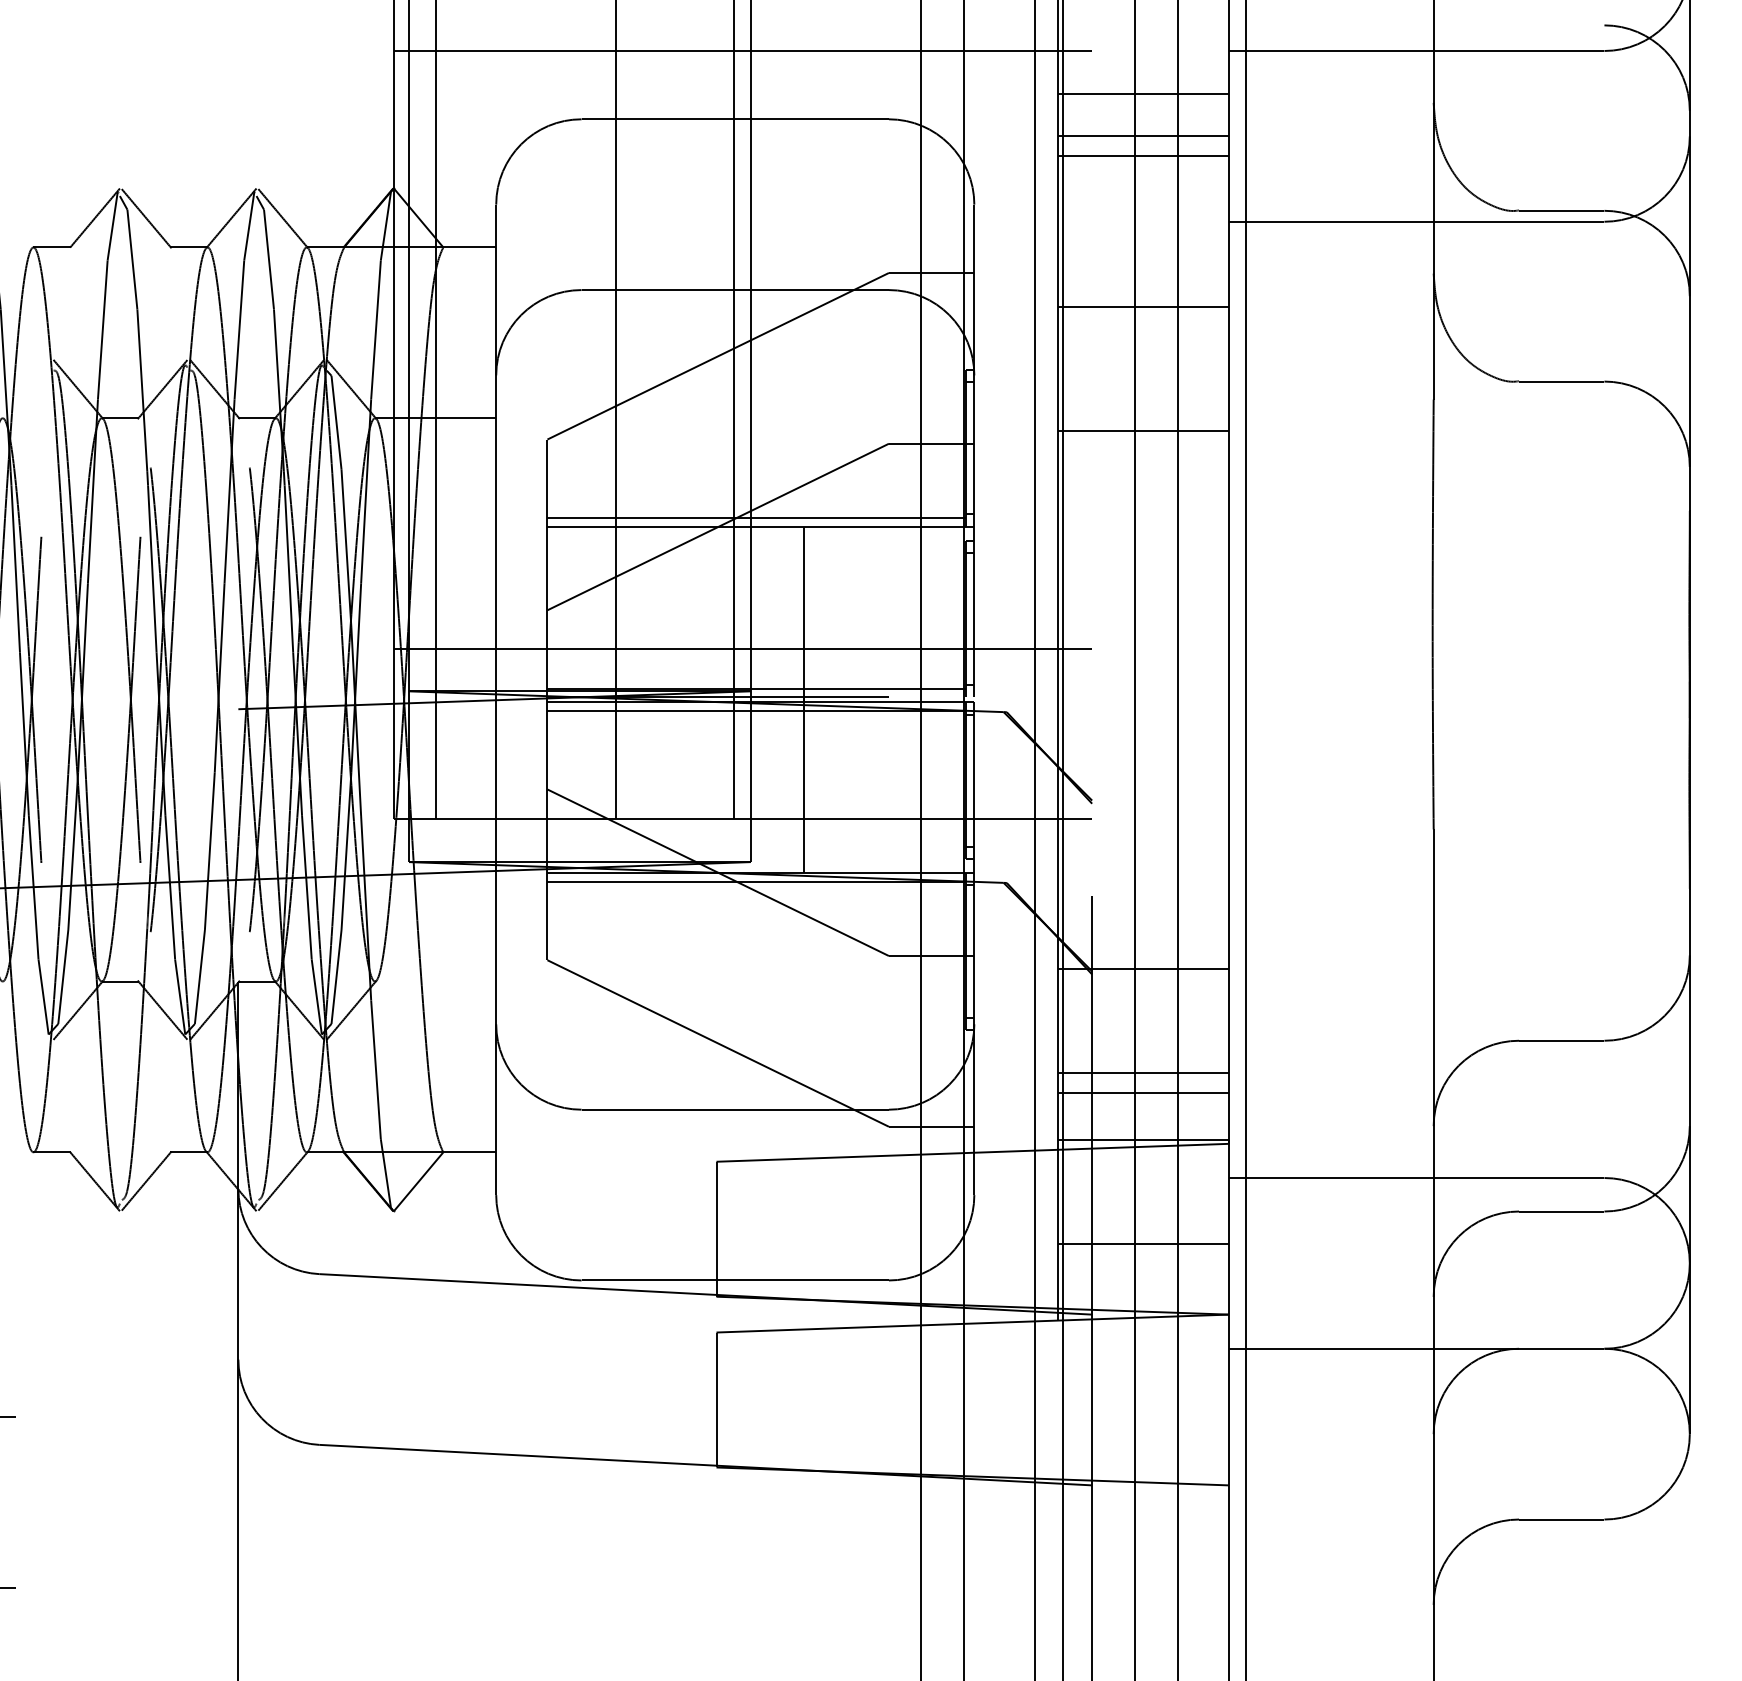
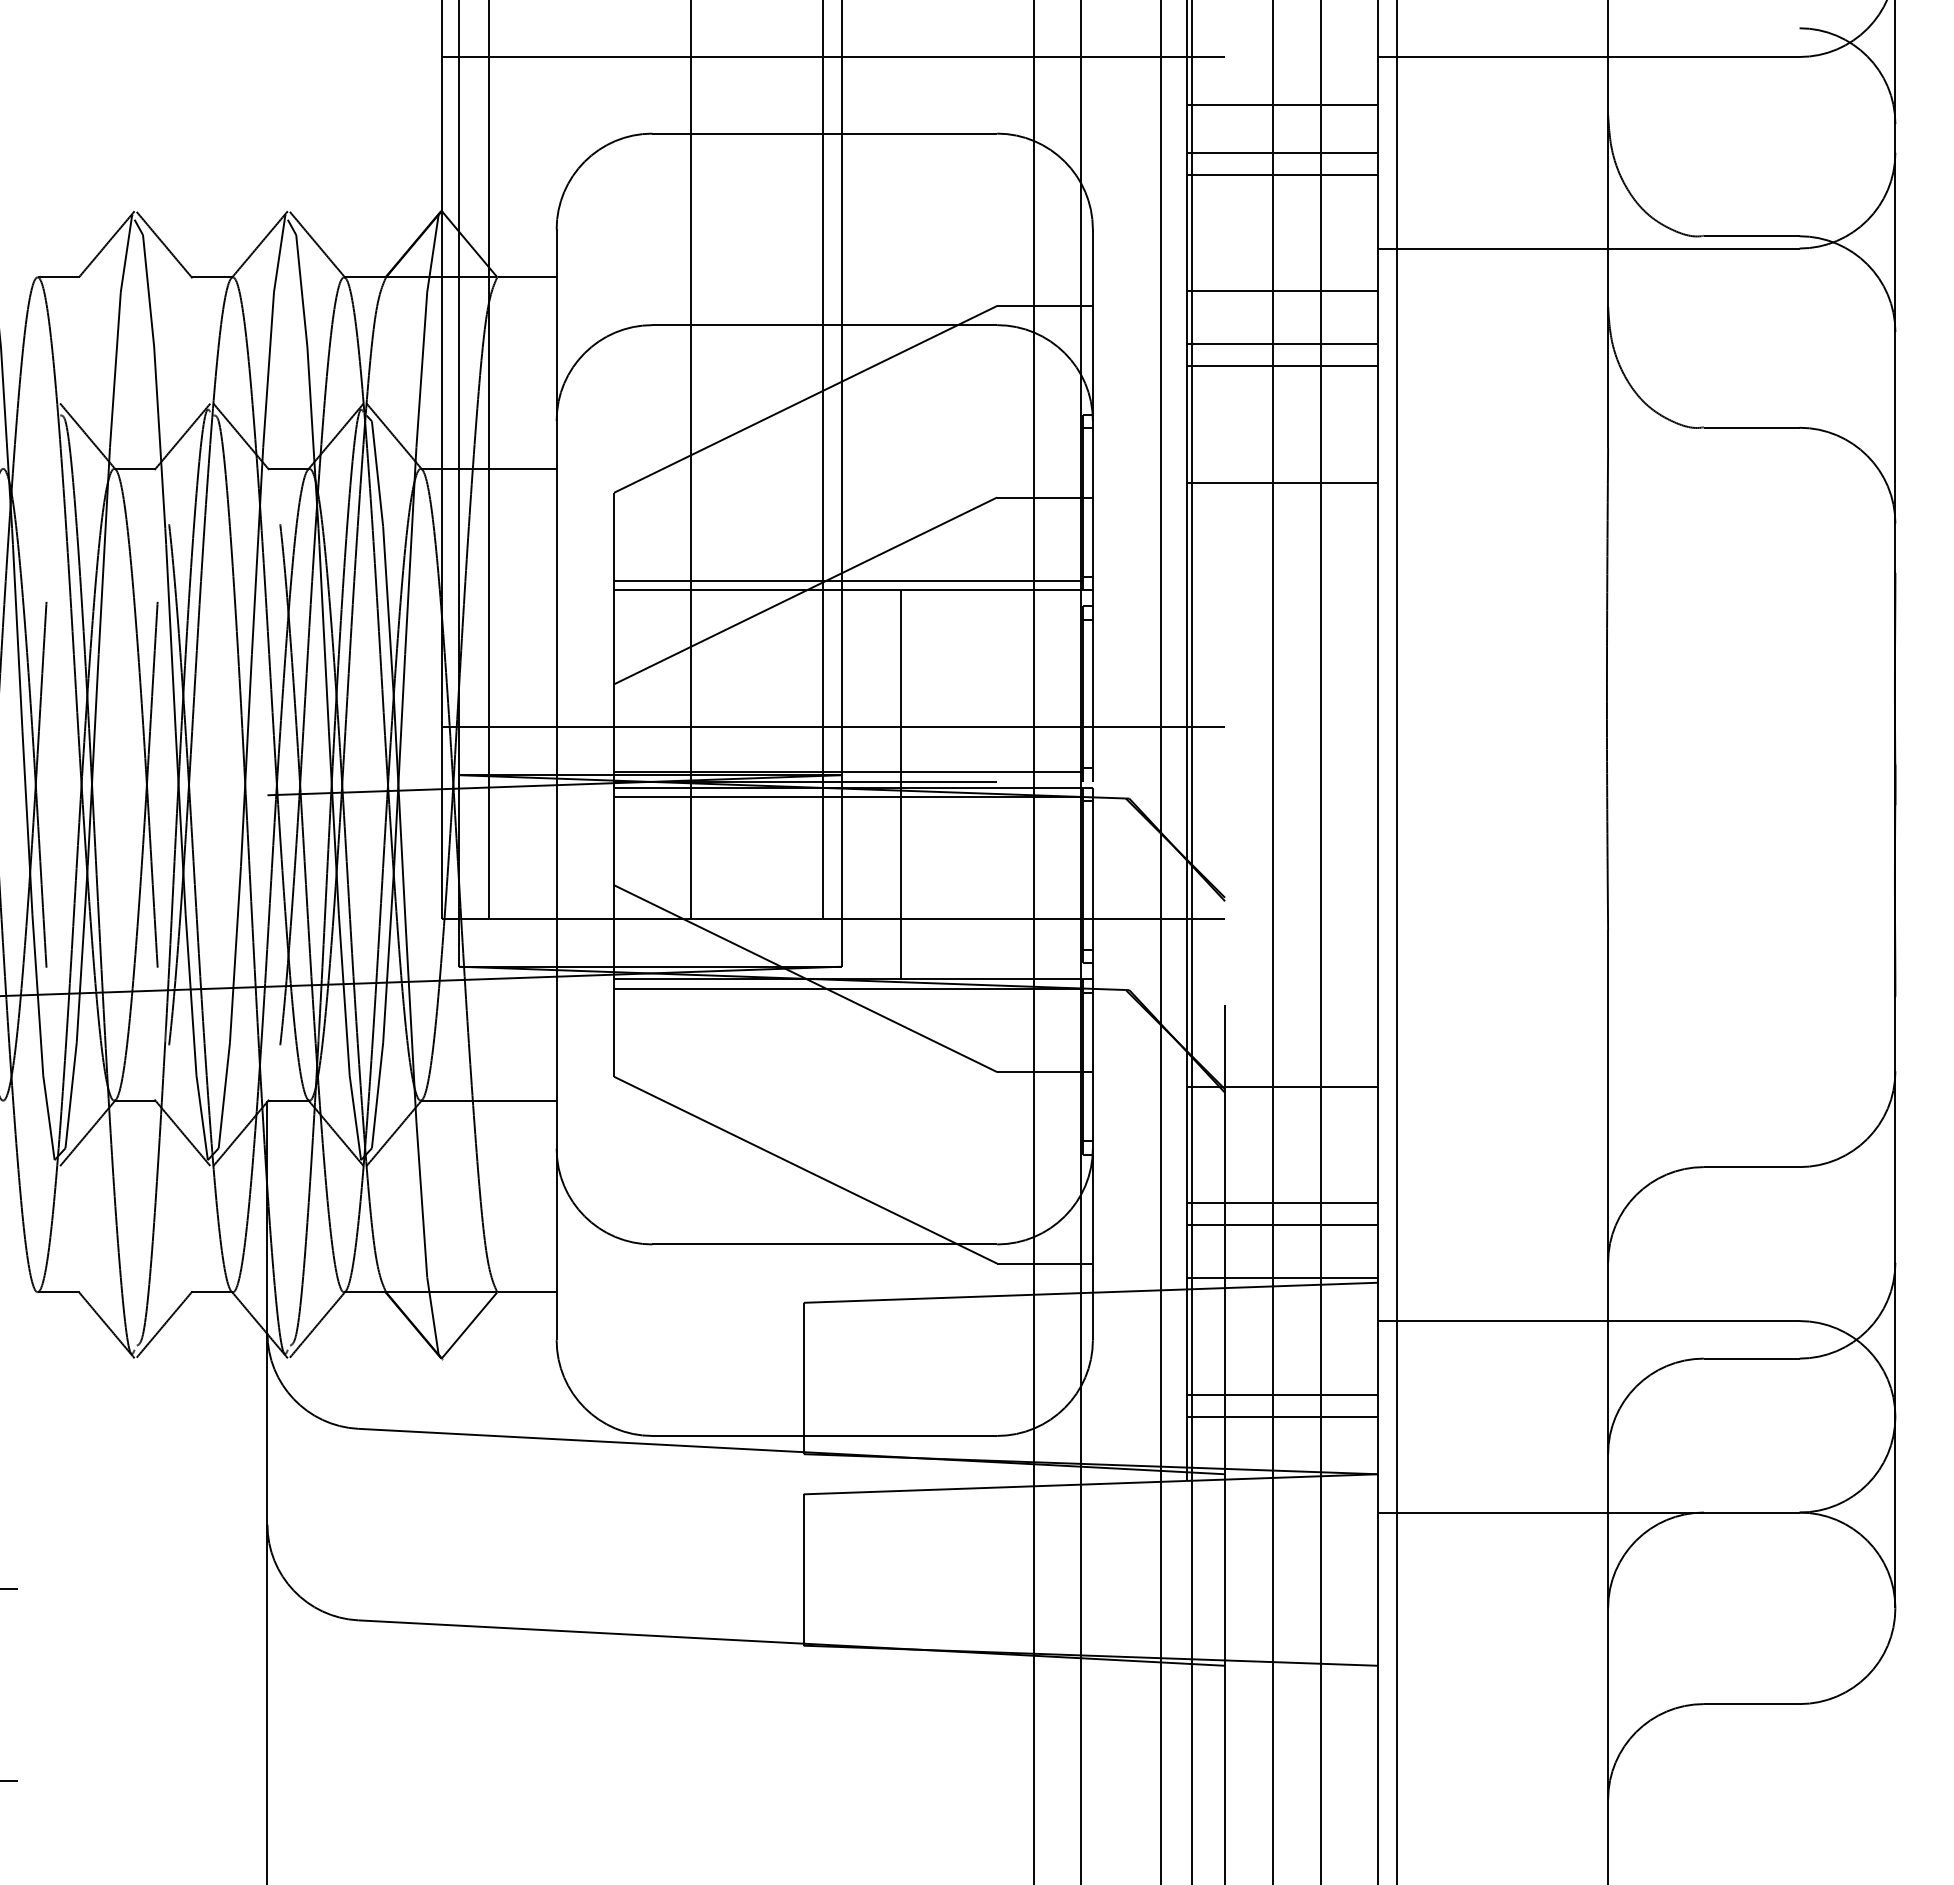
line: (1143, 260) -> (1282, 291), added
line: (1143, 326) -> (1282, 366), added
line: (435, 981) -> (488, 1100), added
line: (1143, 1263) -> (1282, 1416), added

